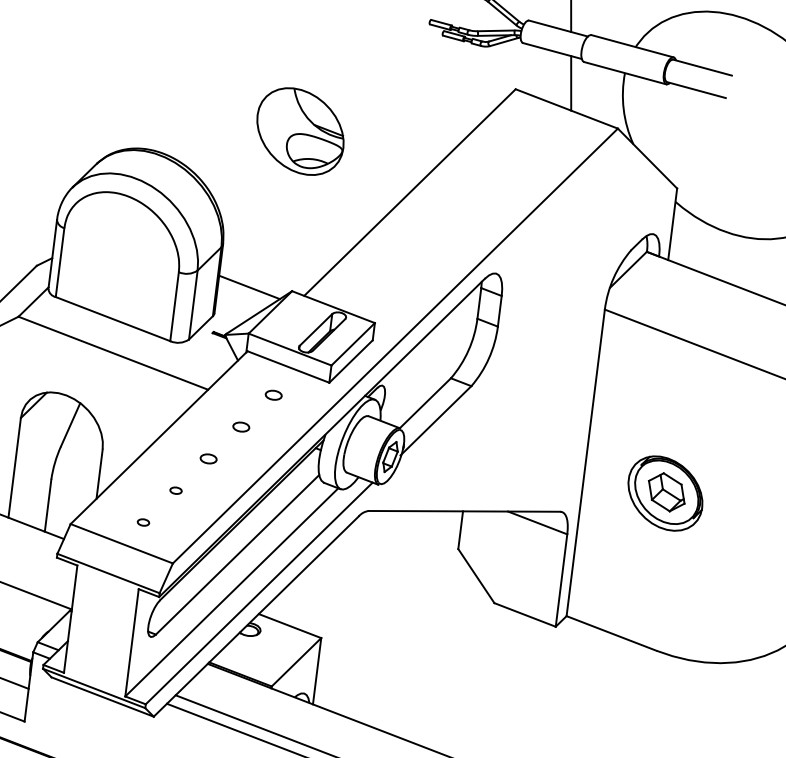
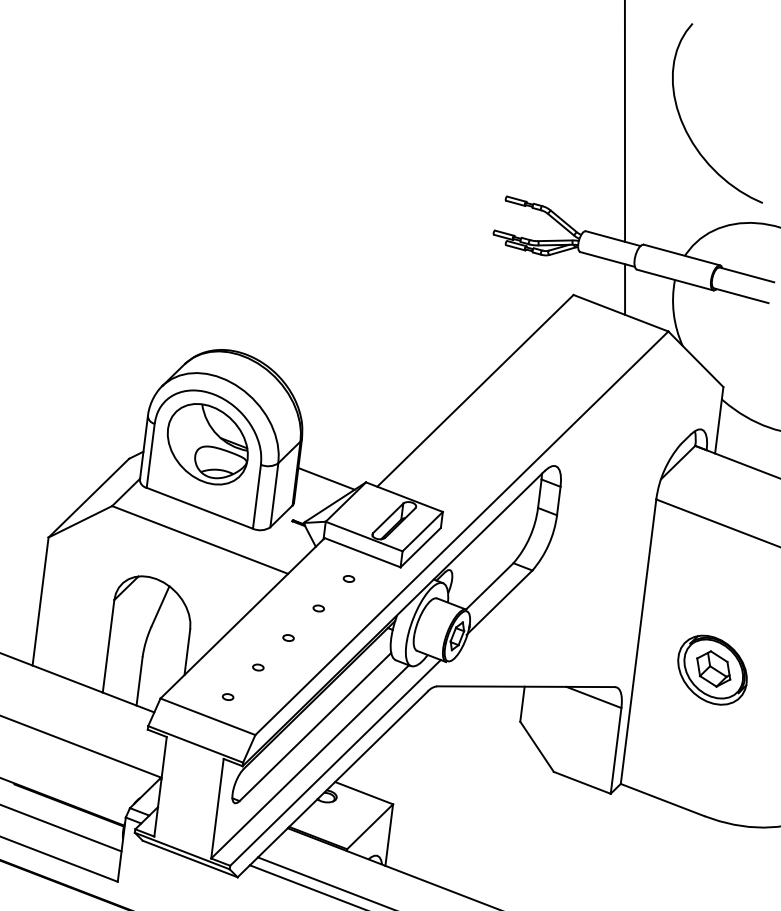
part: (300, 131) -> (207, 444), moved
part: (273, 394) -> (348, 578), size x0.71
part: (240, 427) -> (318, 608), size x0.71
part: (208, 458) -> (288, 637), size x0.71

